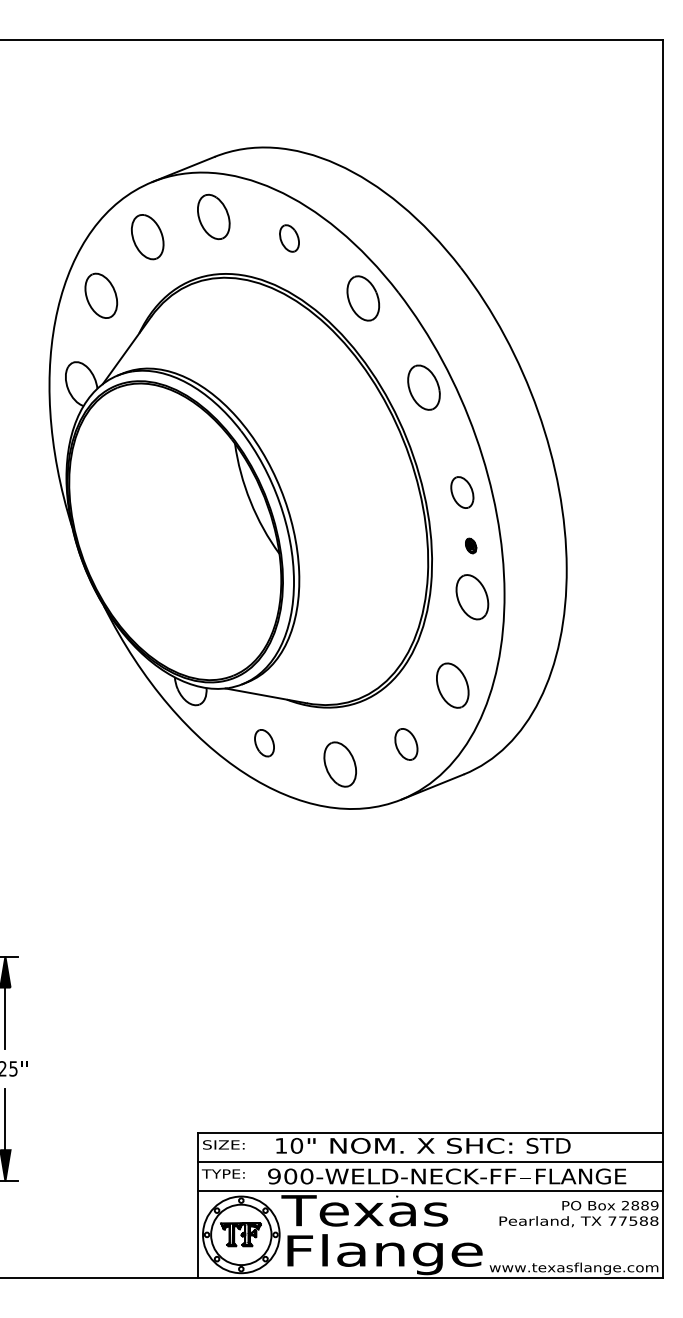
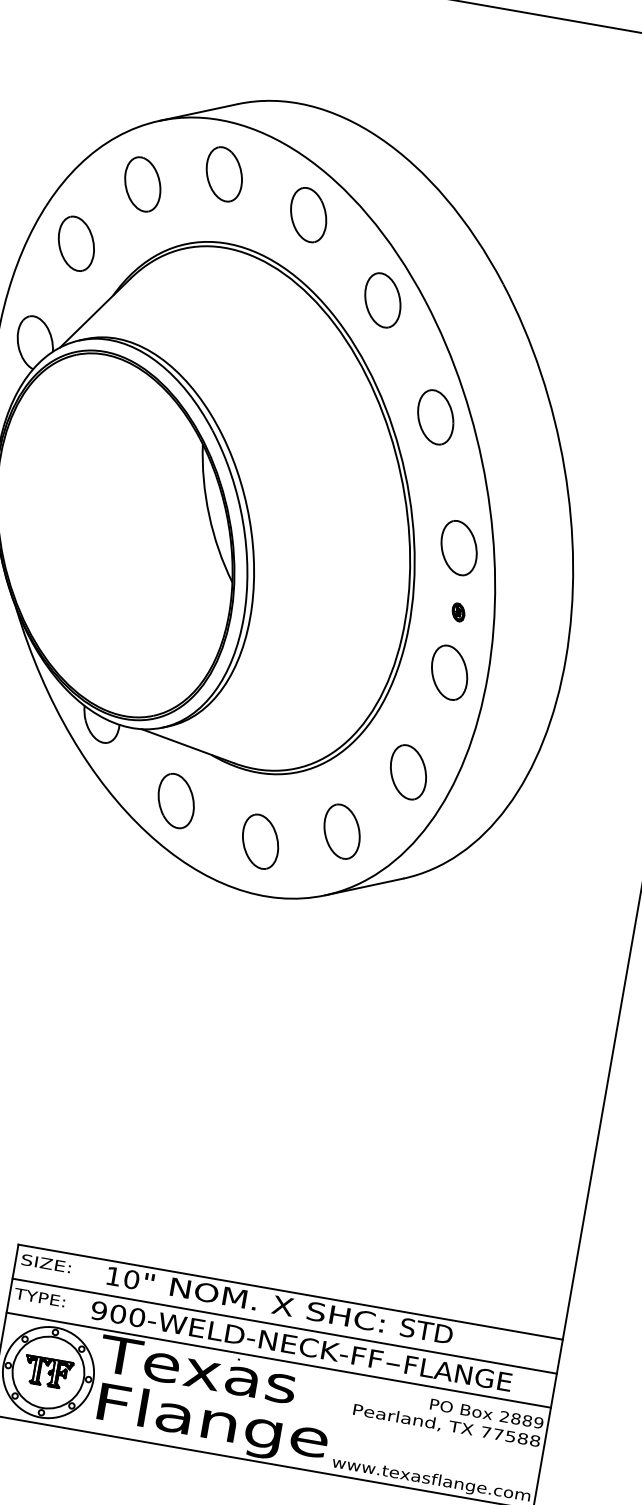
part: (289, 238) -> (308, 215), size x1.67
part: (462, 492) -> (459, 548), size x1.43
part: (264, 743) -> (176, 801), size x1.67
part: (406, 744) -> (342, 831), size x1.43

